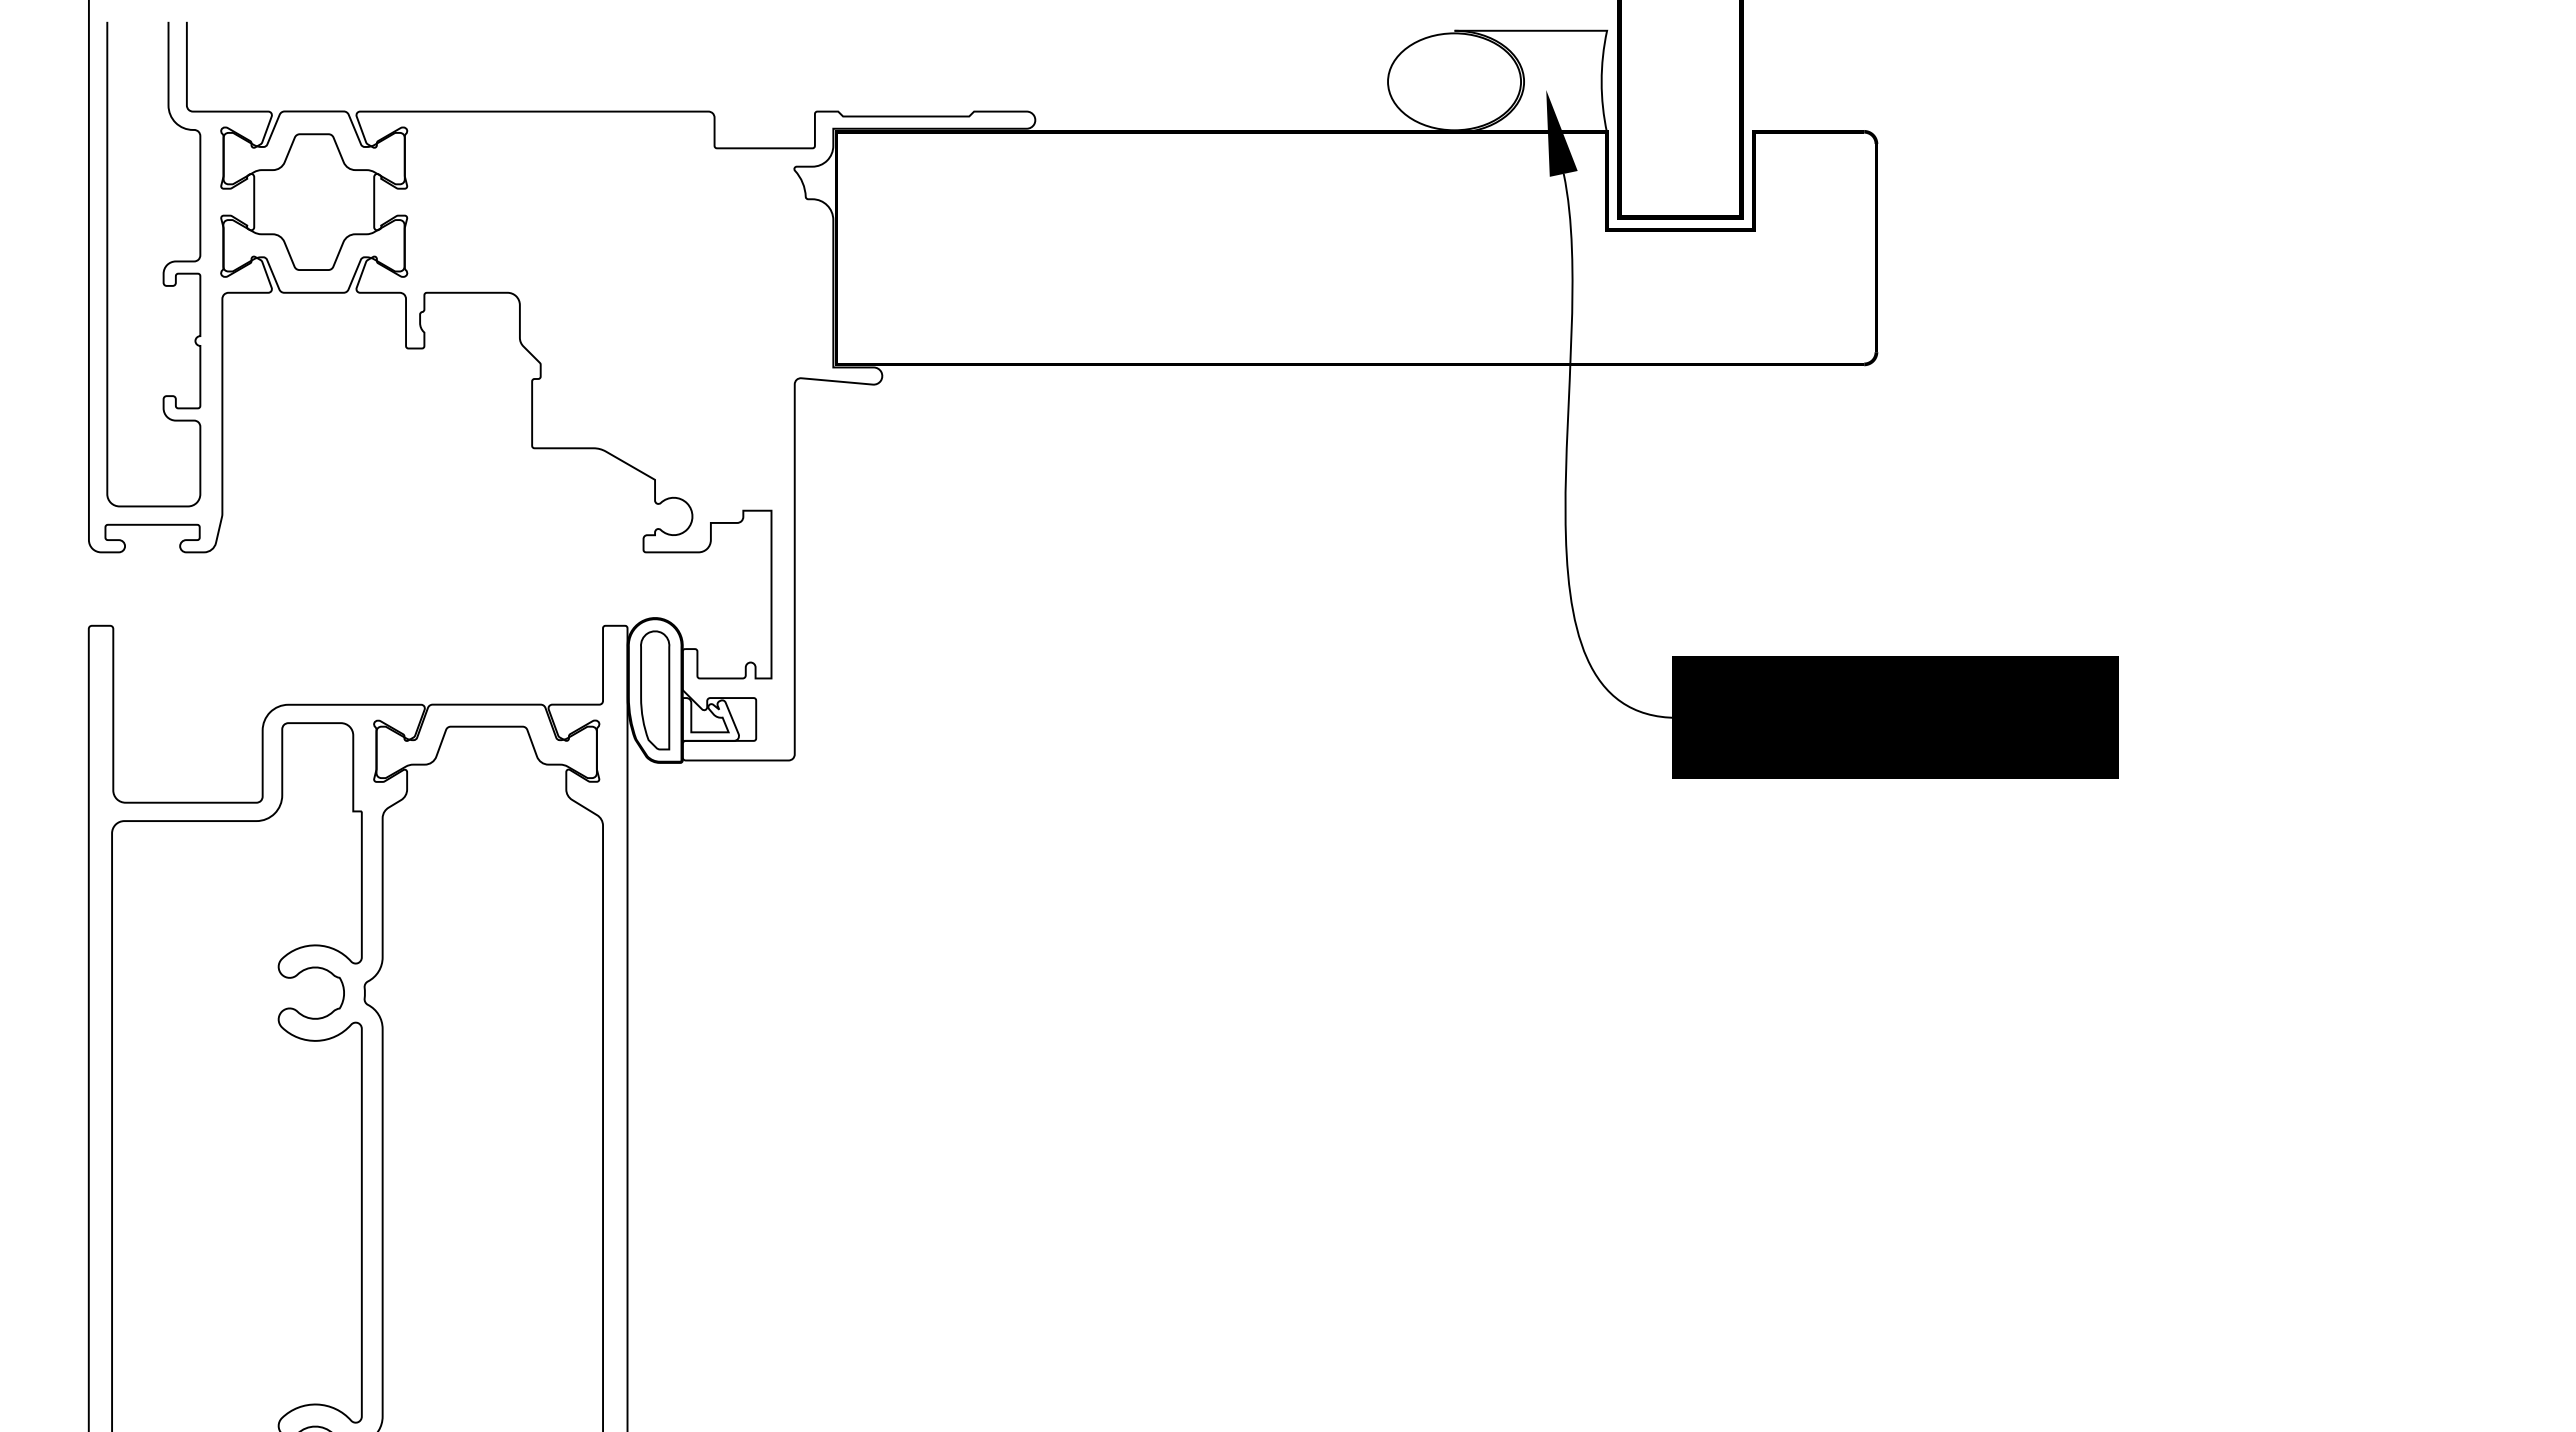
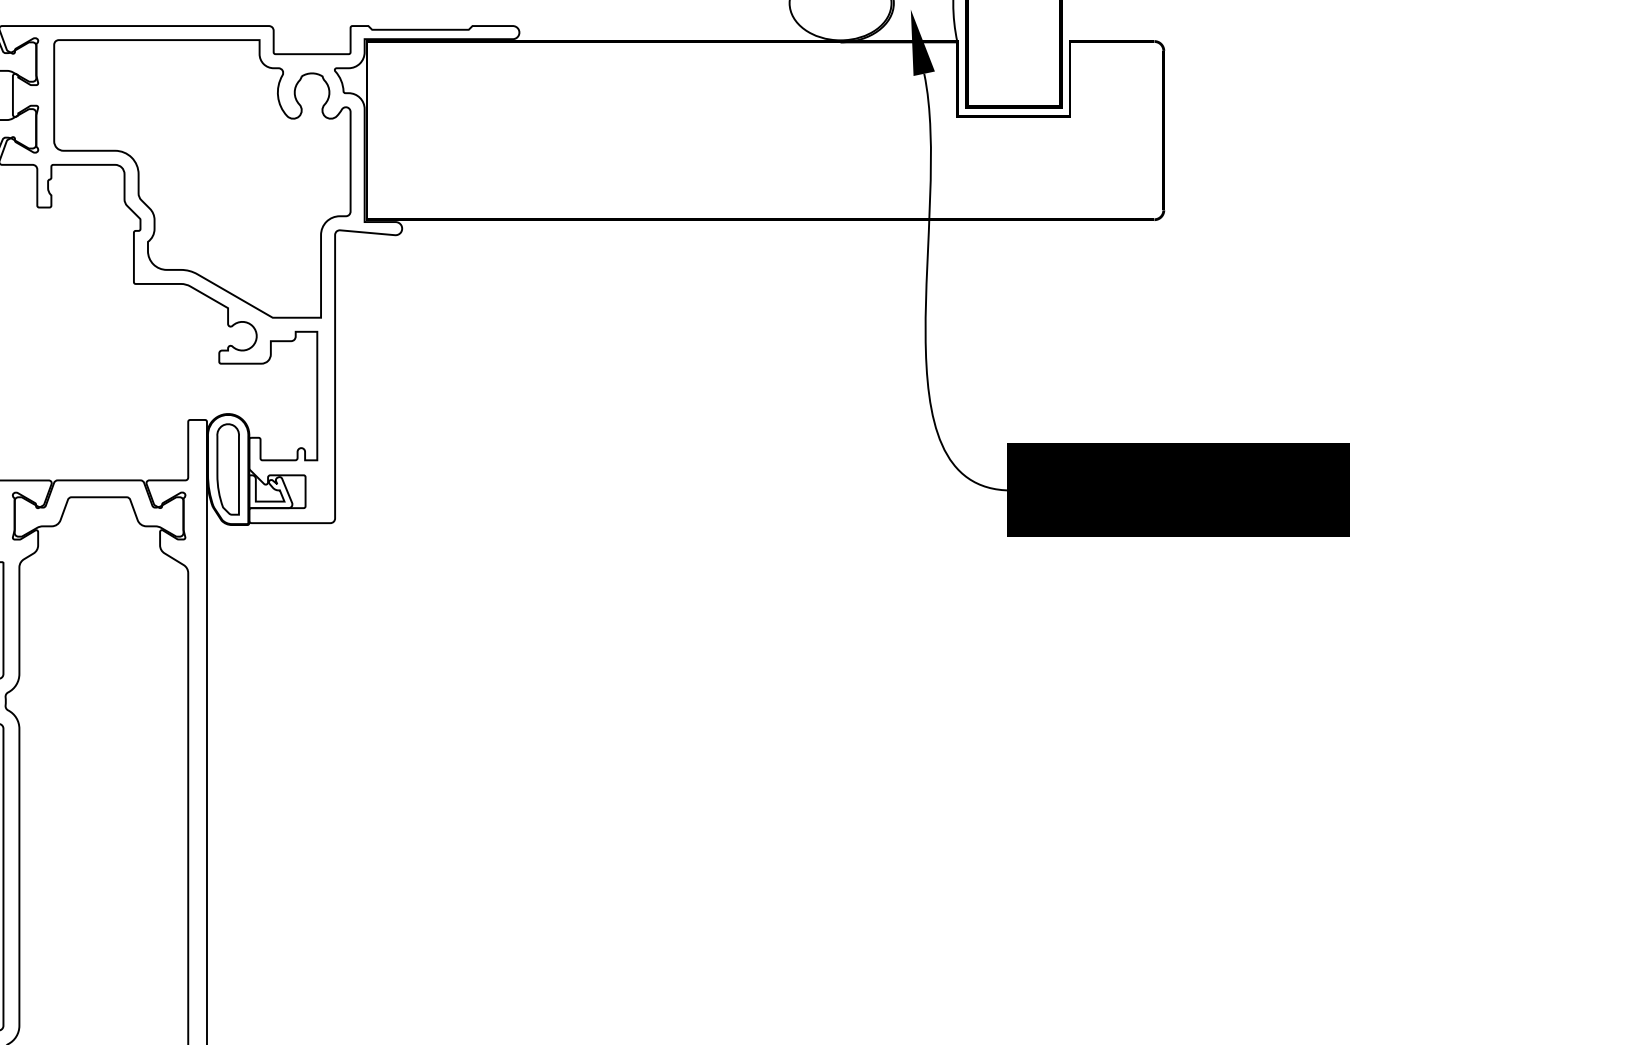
part: (621, 311) -> (202, 179), added

